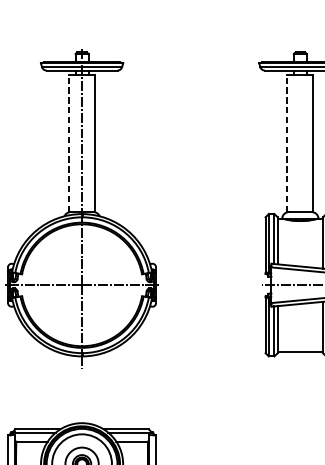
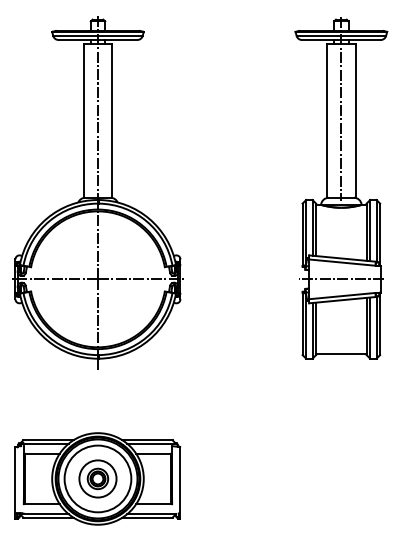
line: (300, 132) -> (341, 108), added
line: (69, 143) -> (83, 121), dashed -> solid
line: (287, 143) -> (326, 121), dashed -> solid

